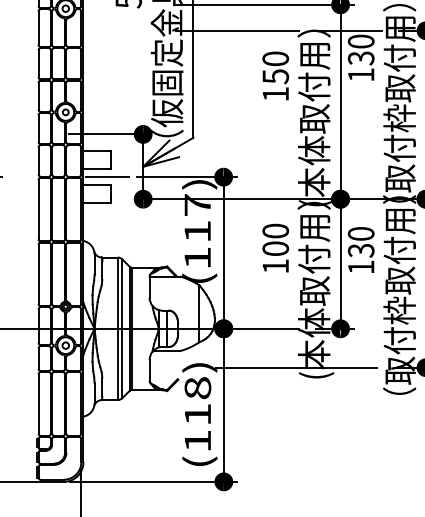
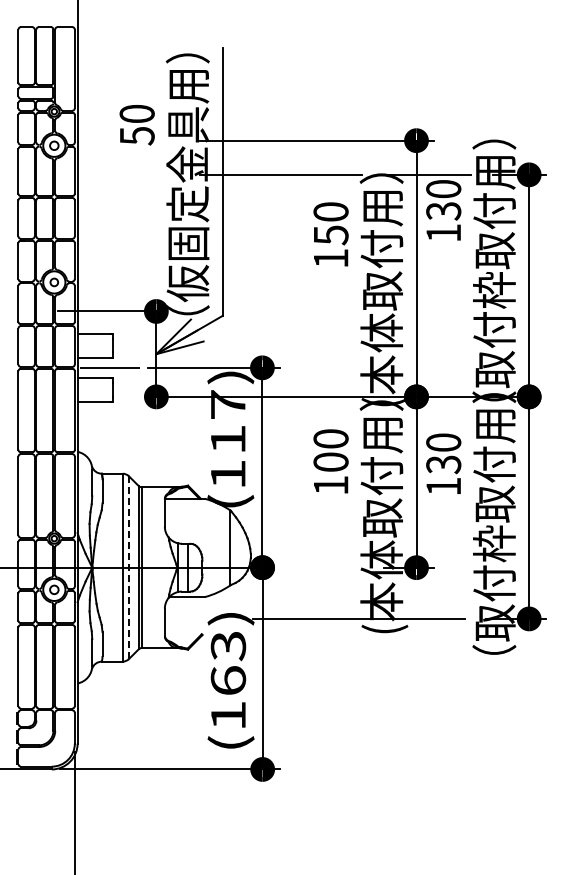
line: (263, 328) -> (315, 567), removed
line: (122, 329) -> (128, 568), solid -> dashed
text: (197, 400) -> (228, 662), (118) -> (163)

